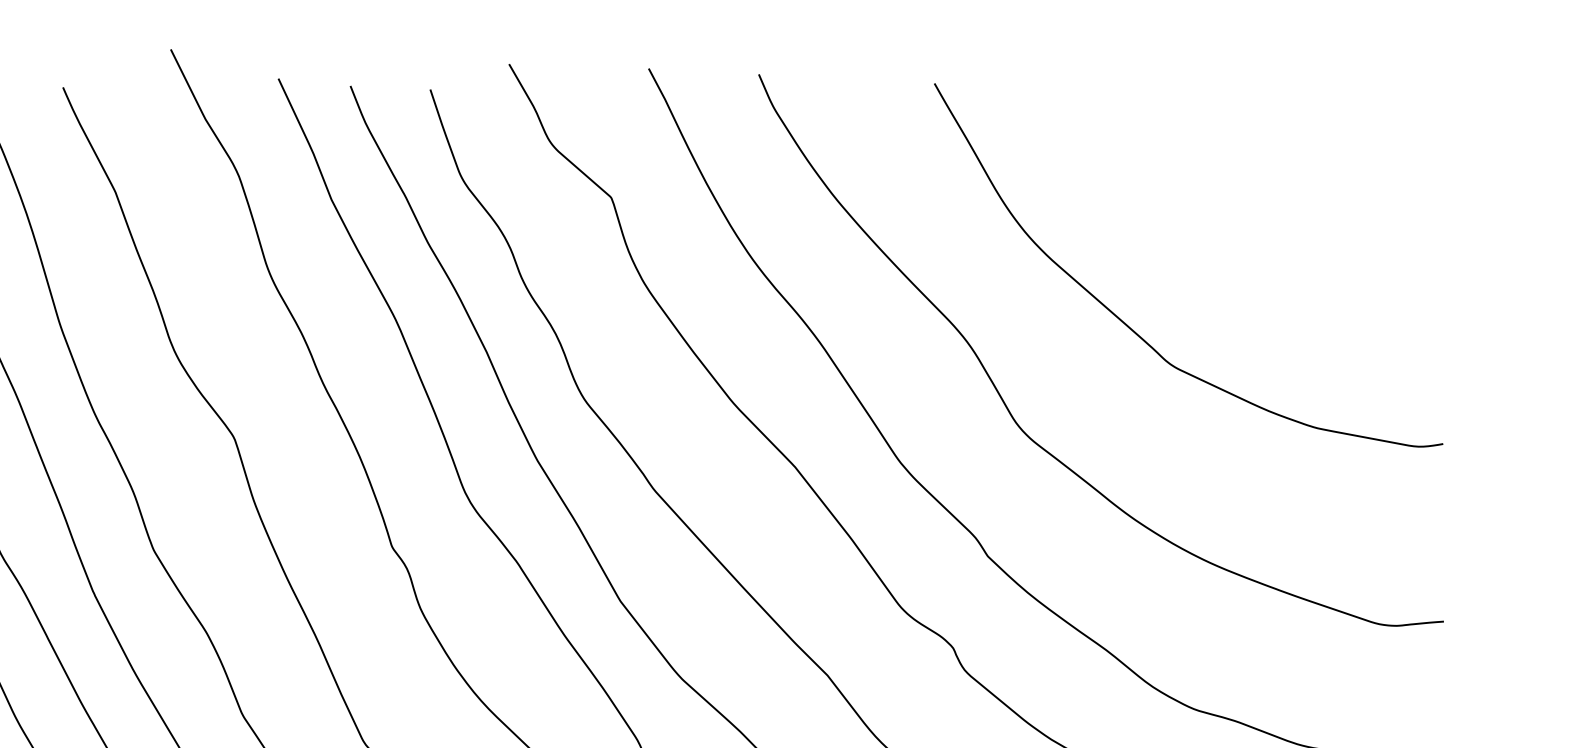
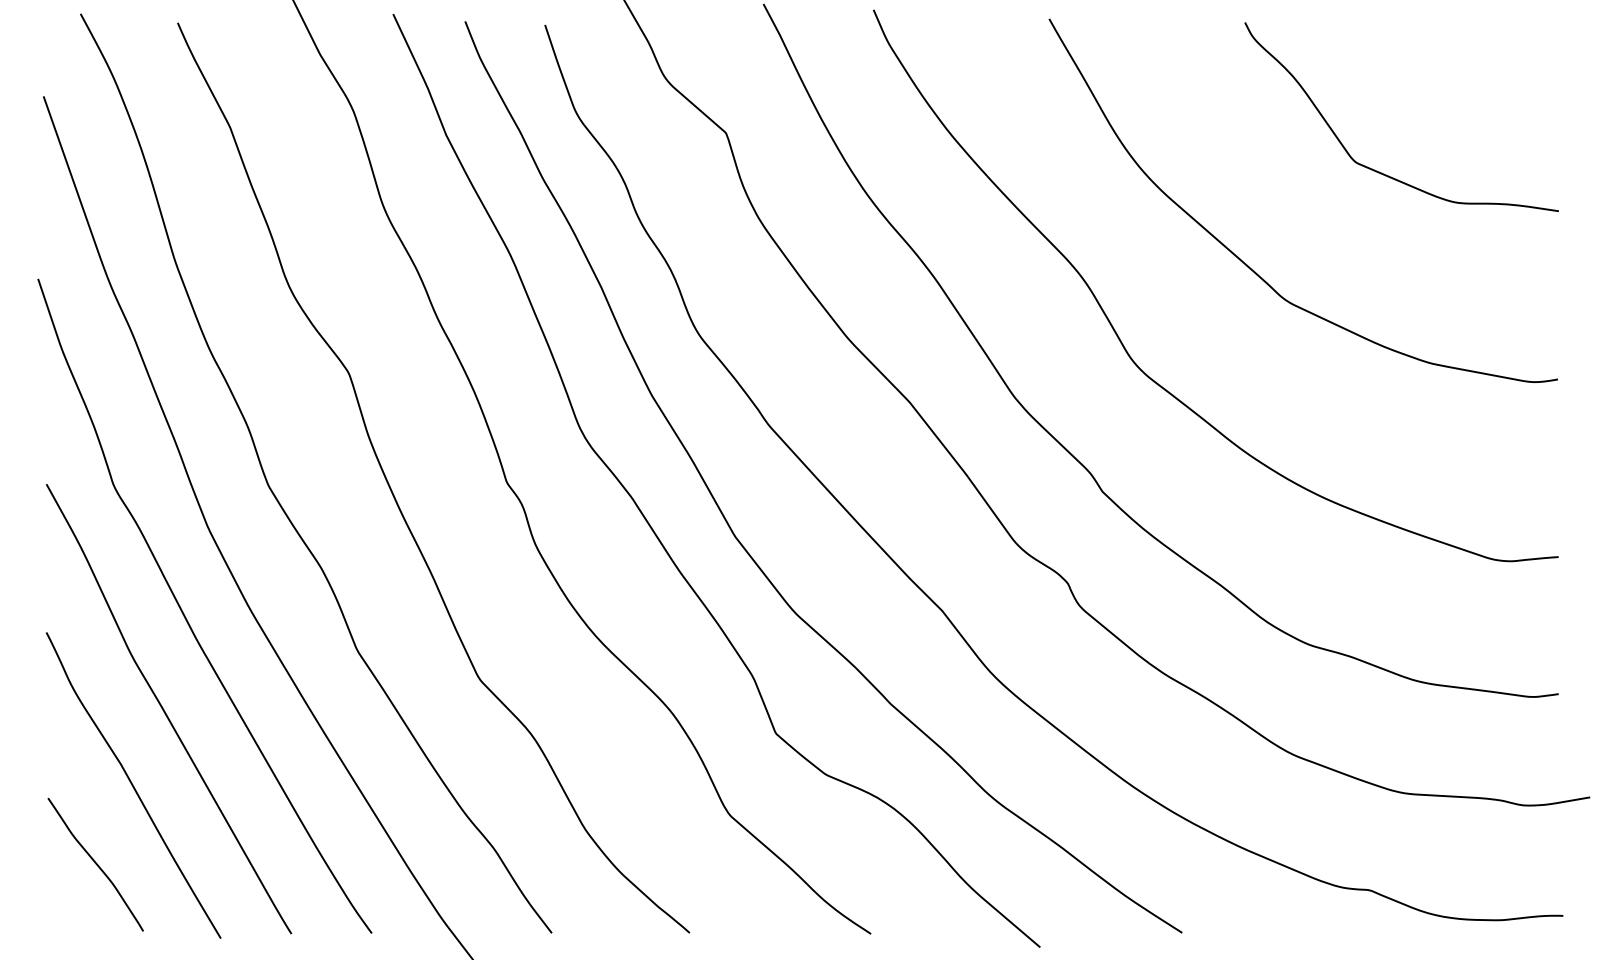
curve: (1262, 235) -> (1377, 170), added

